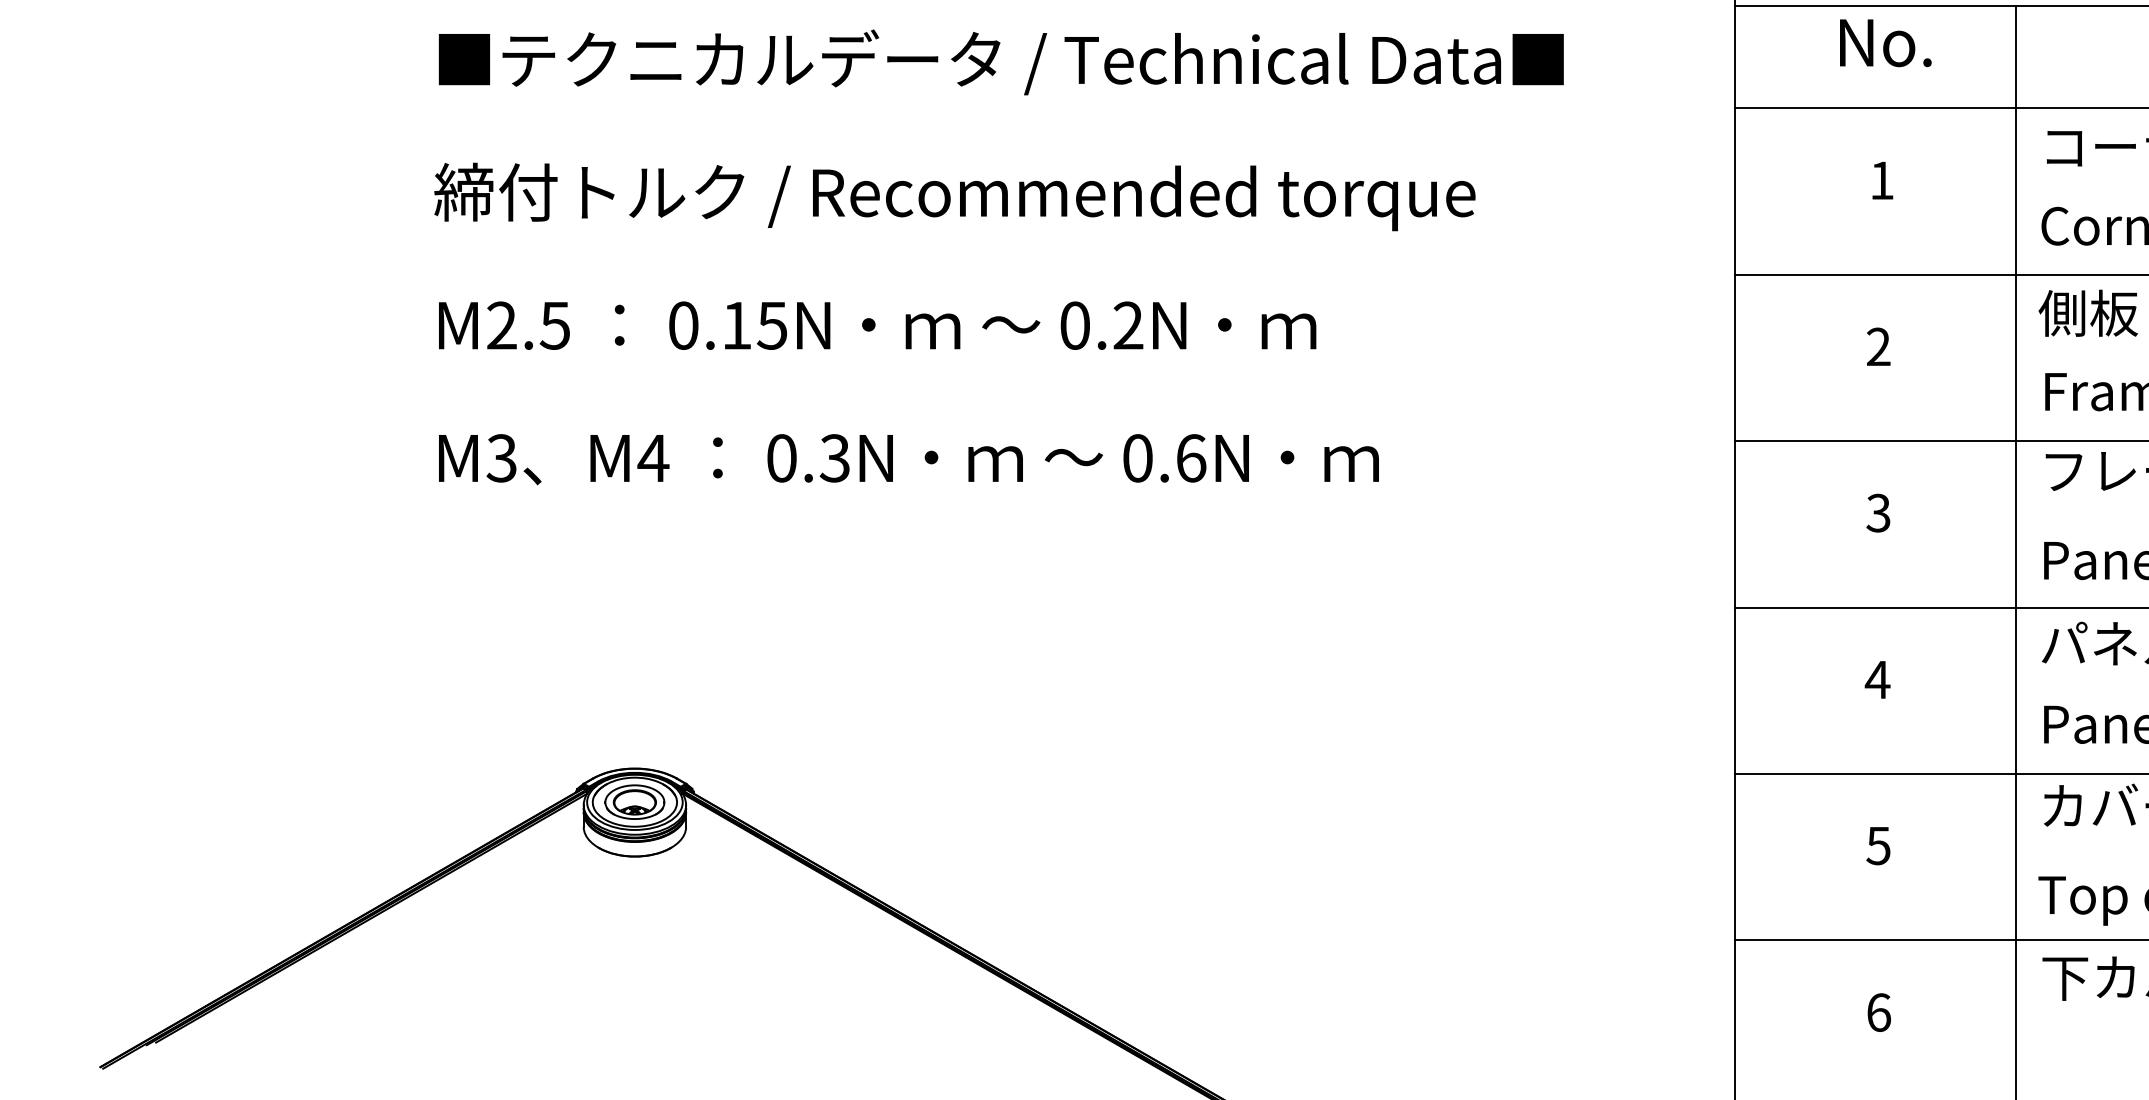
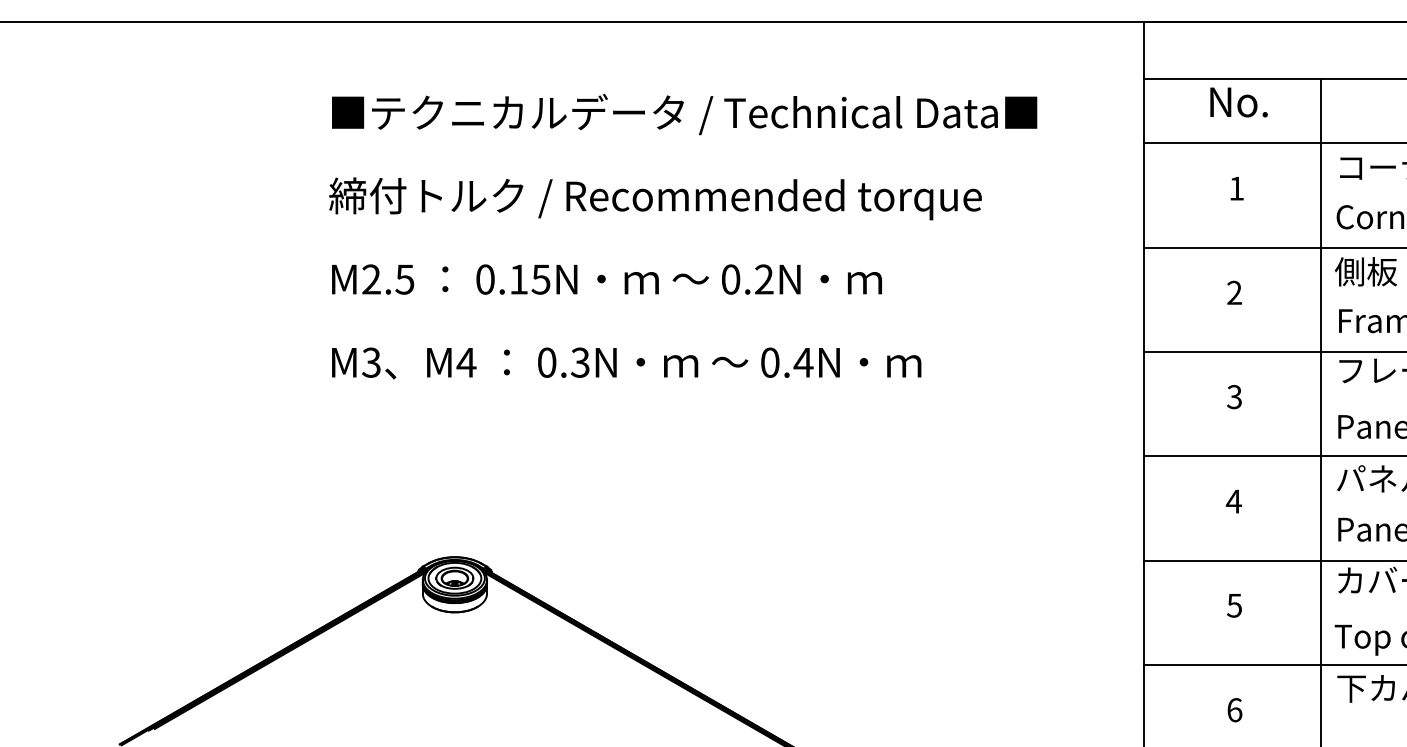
text: (1190, 457) -> (803, 362), 0.6N -> 0.4N

